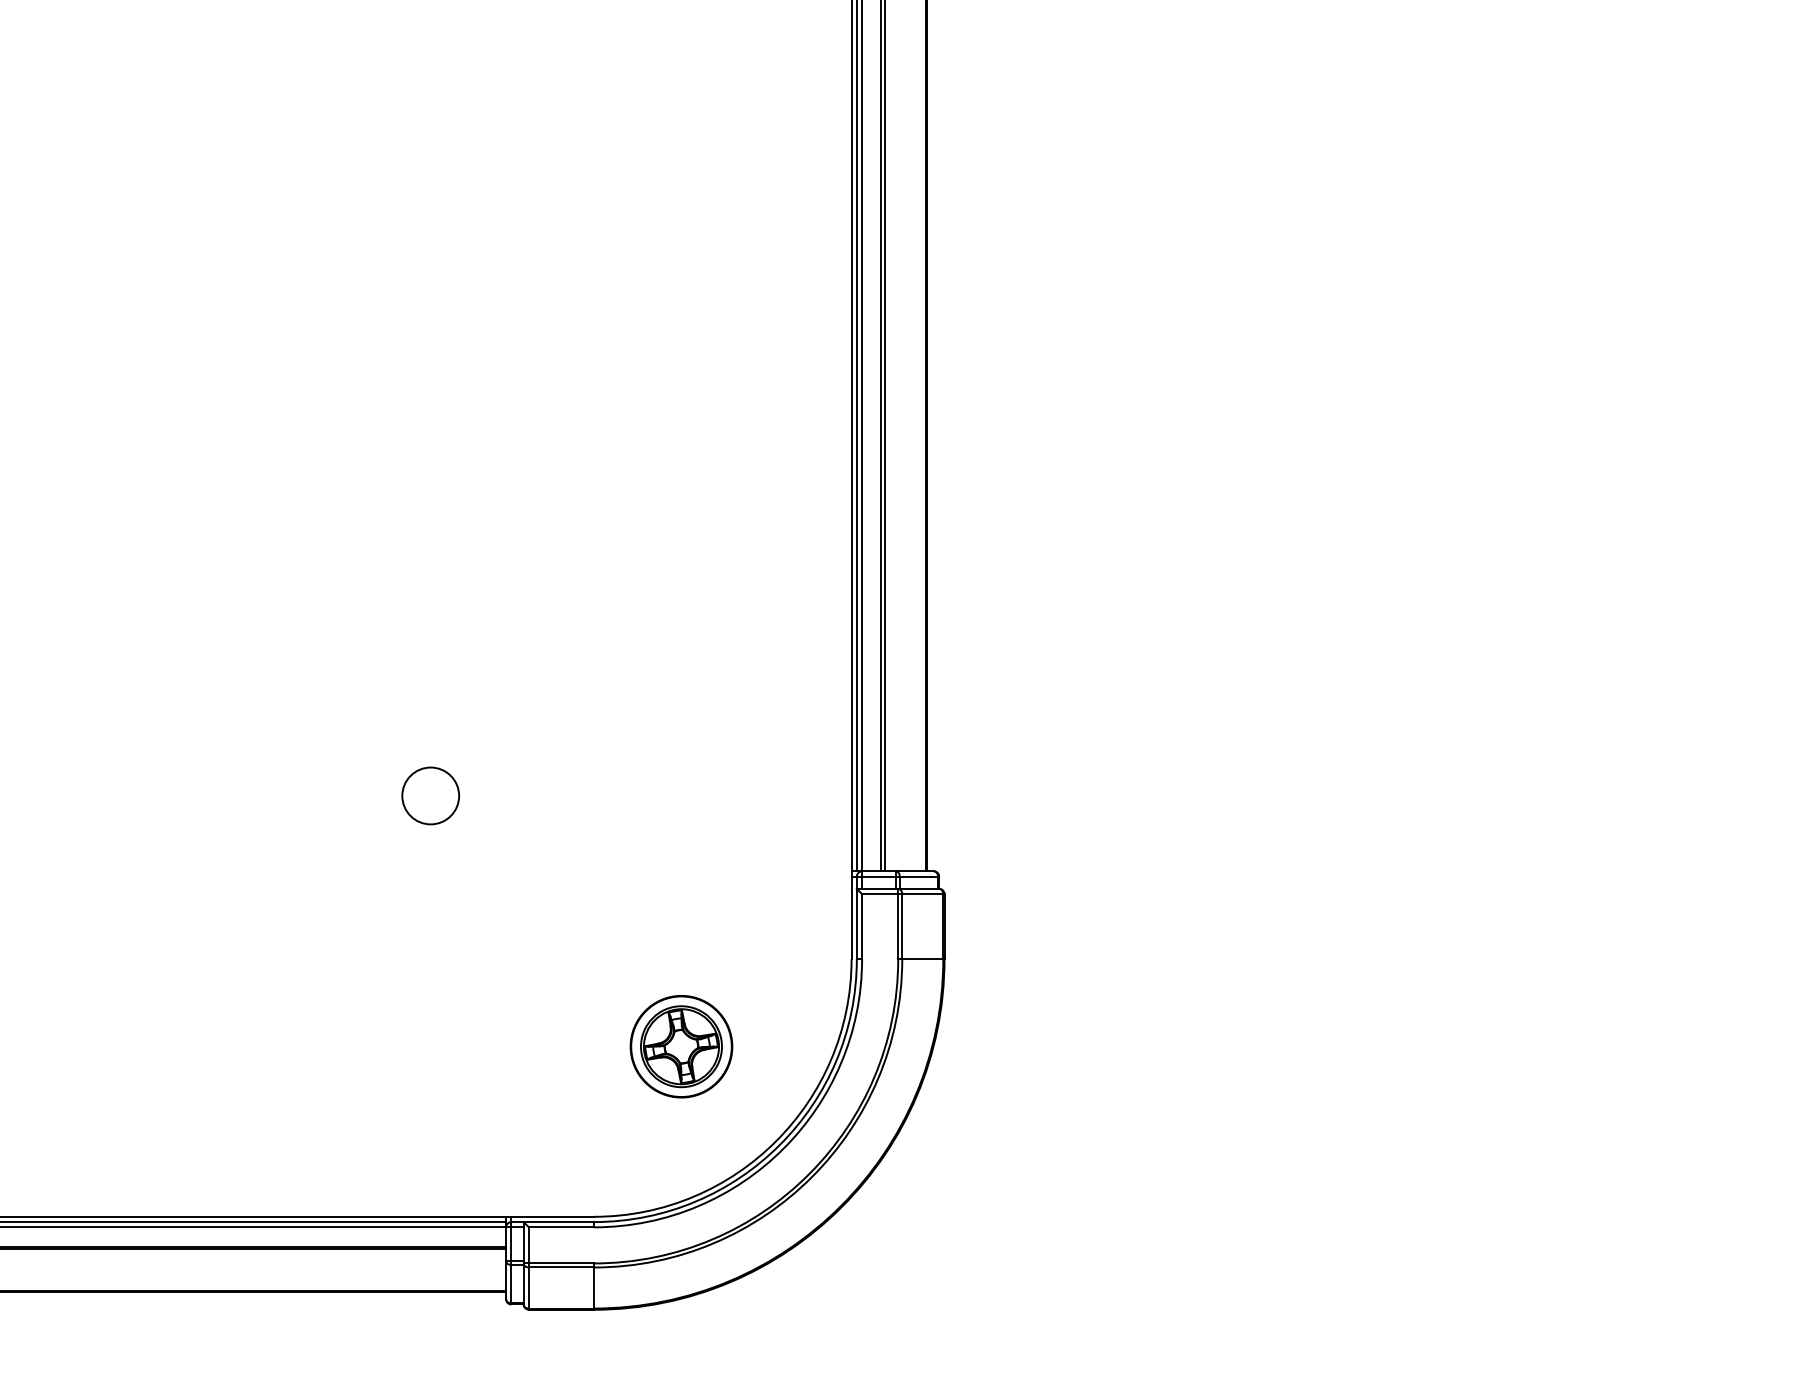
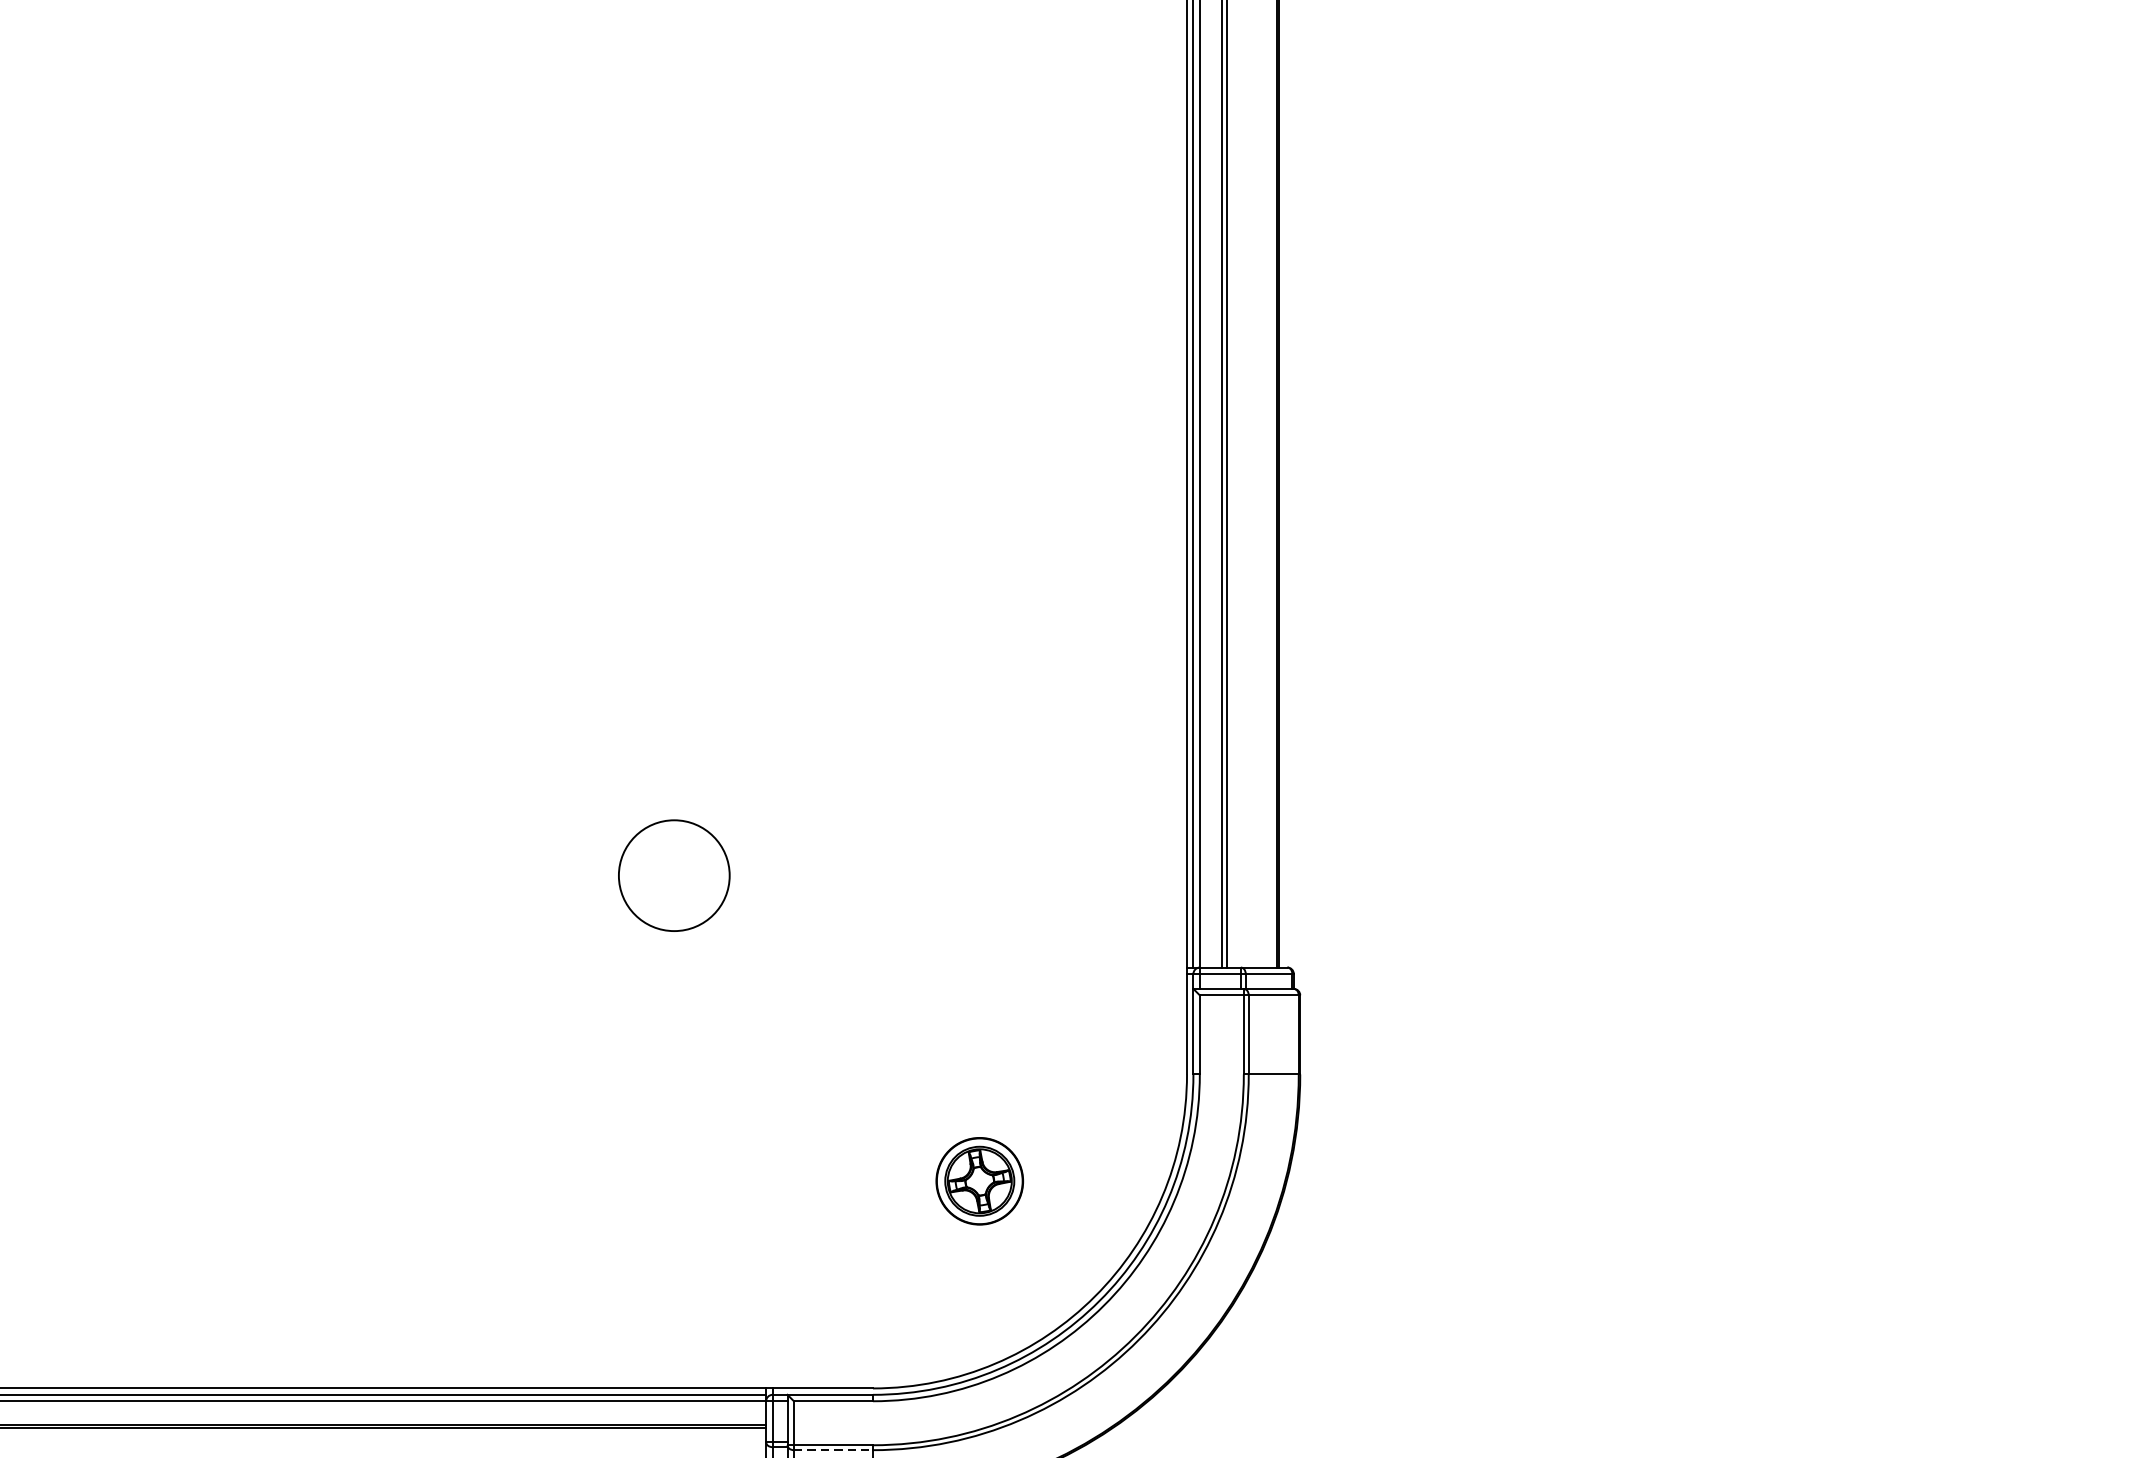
circle: (430, 795) -> (674, 875), size x1.6
part: (681, 1046) -> (979, 1180), size x0.7
line: (561, 1267) -> (833, 1450), solid -> dashed

